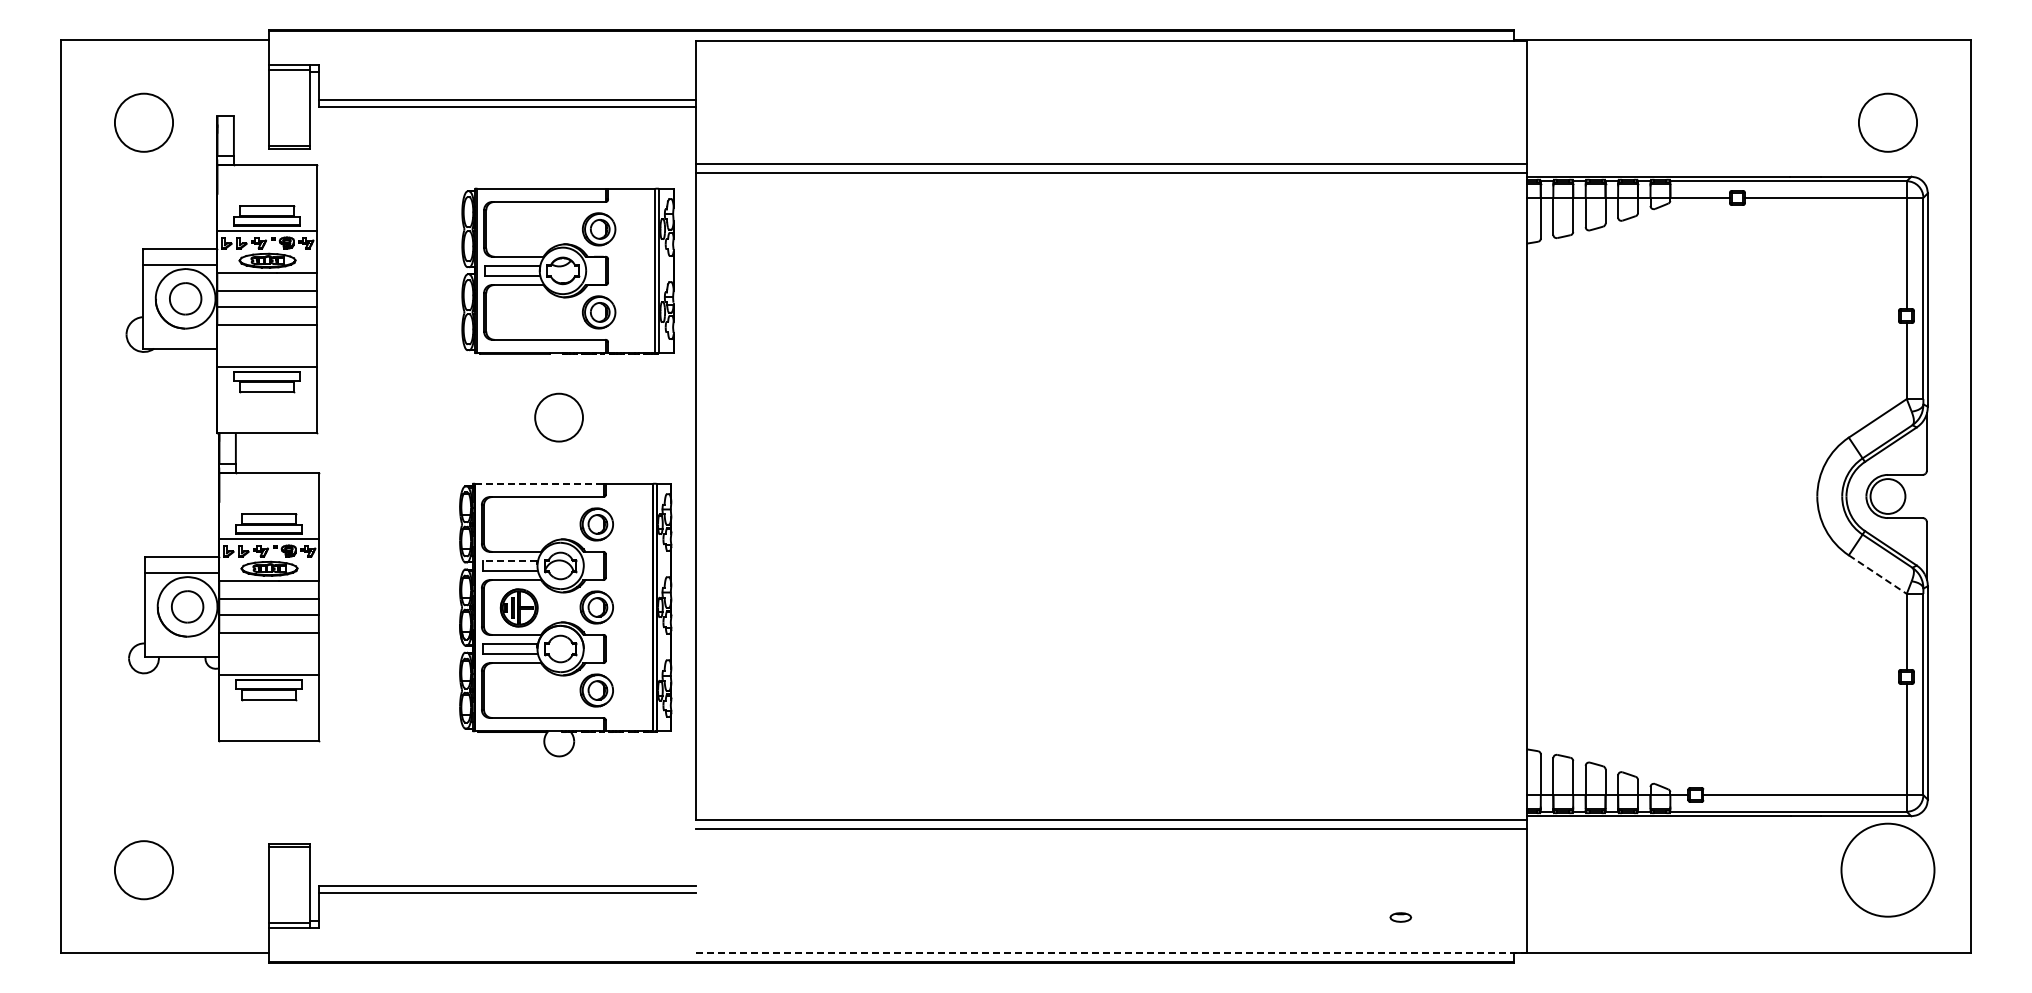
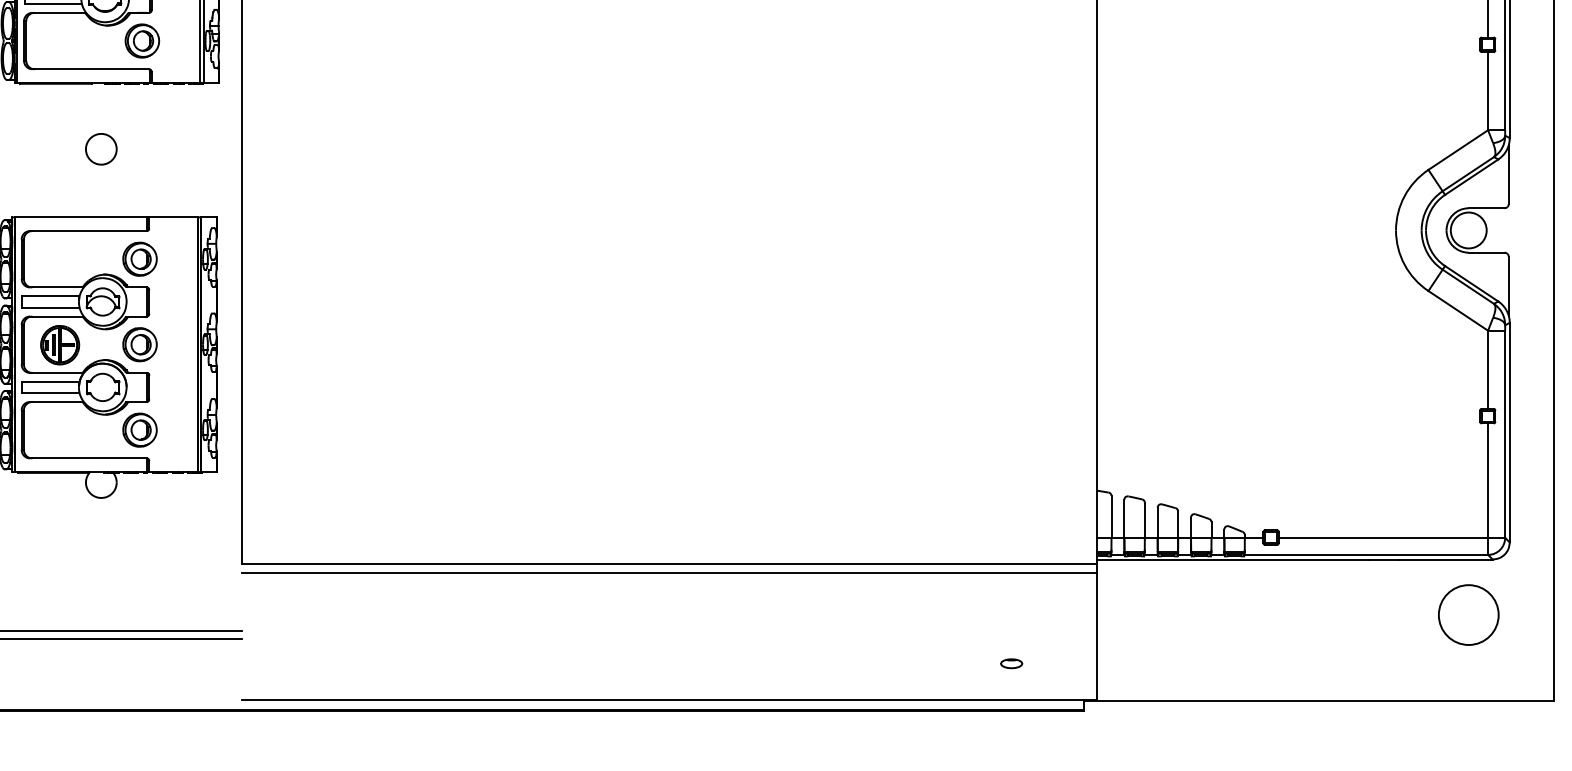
circle: (559, 417) -> (101, 149), size x0.62
line: (539, 483) -> (81, 217), dashed -> solid
line: (509, 560) -> (50, 296), dashed -> solid
line: (1877, 574) -> (1457, 310), dashed -> solid
circle: (1887, 870) -> (1468, 615), size x0.62
part: (1400, 917) -> (1011, 663), moved
line: (1112, 952) -> (670, 699), dashed -> solid

